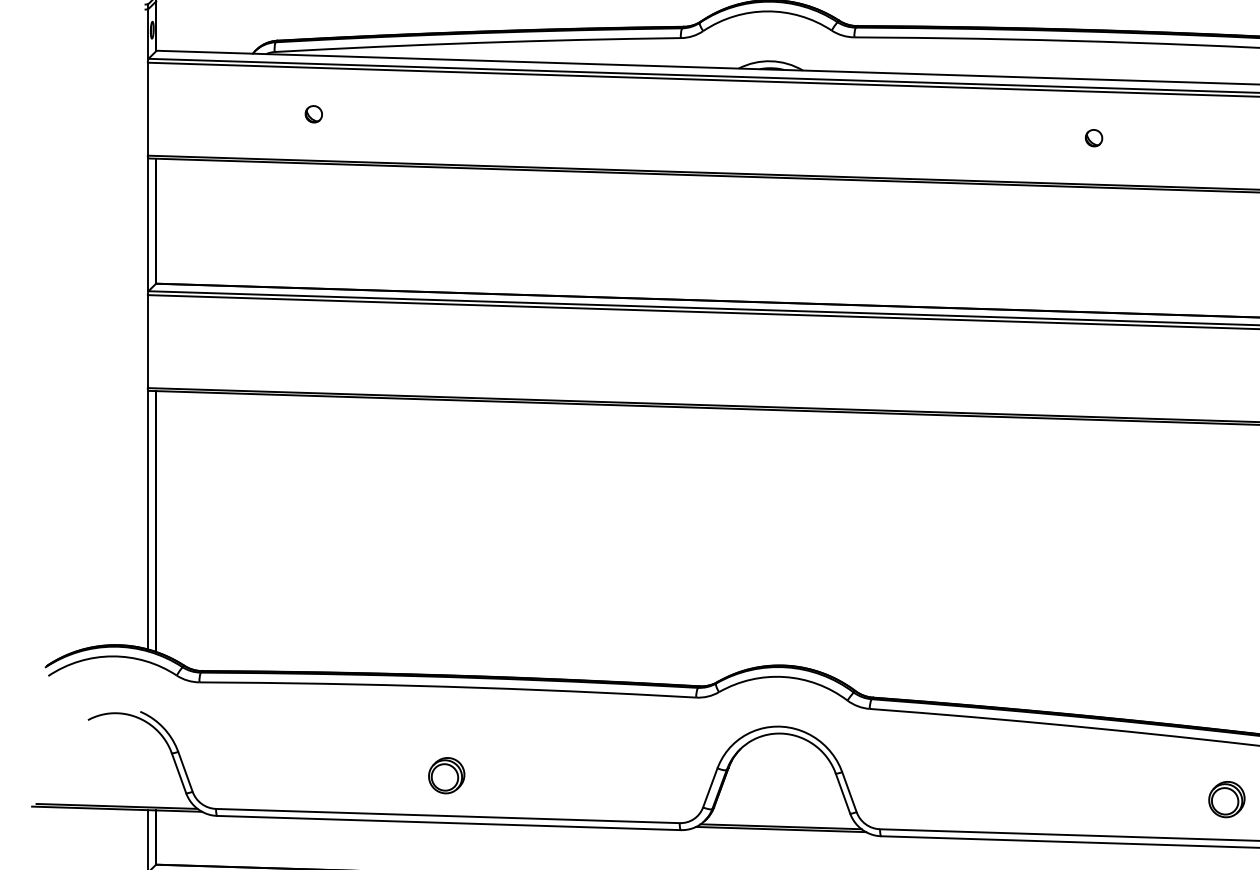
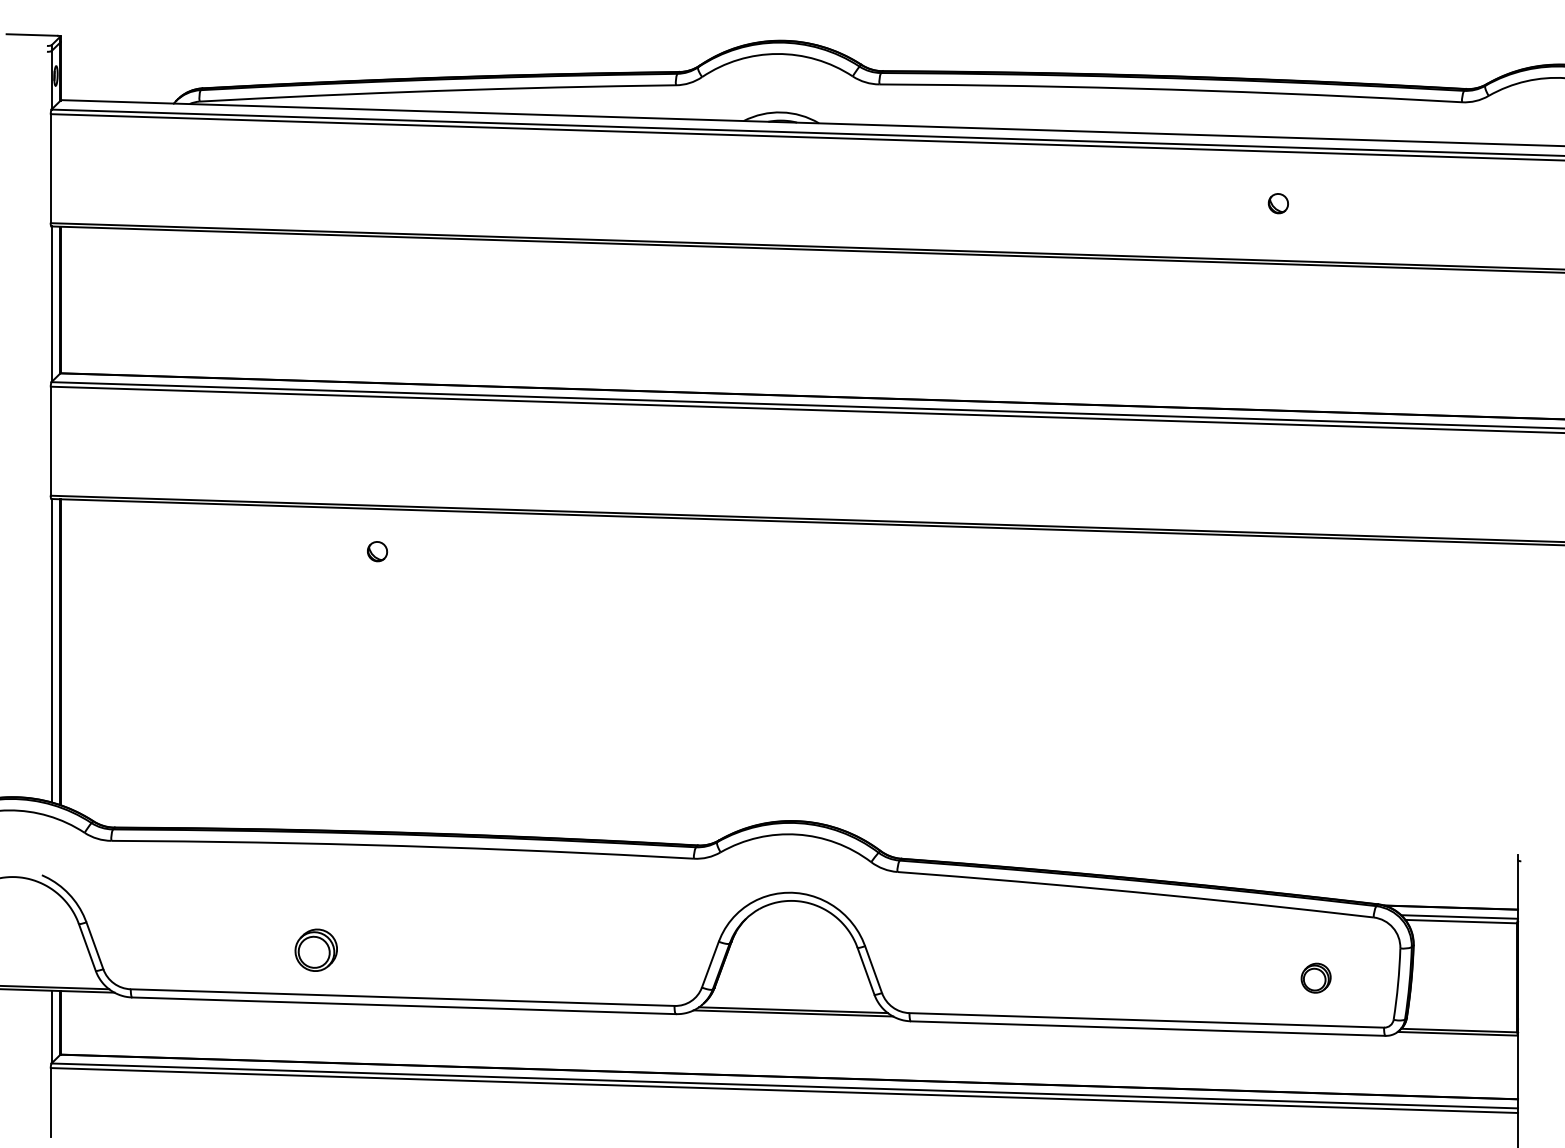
part: (313, 114) -> (377, 551), moved
part: (1093, 138) -> (1277, 203), moved
part: (446, 775) -> (315, 949), moved
part: (1226, 798) -> (1315, 977), size x0.7

